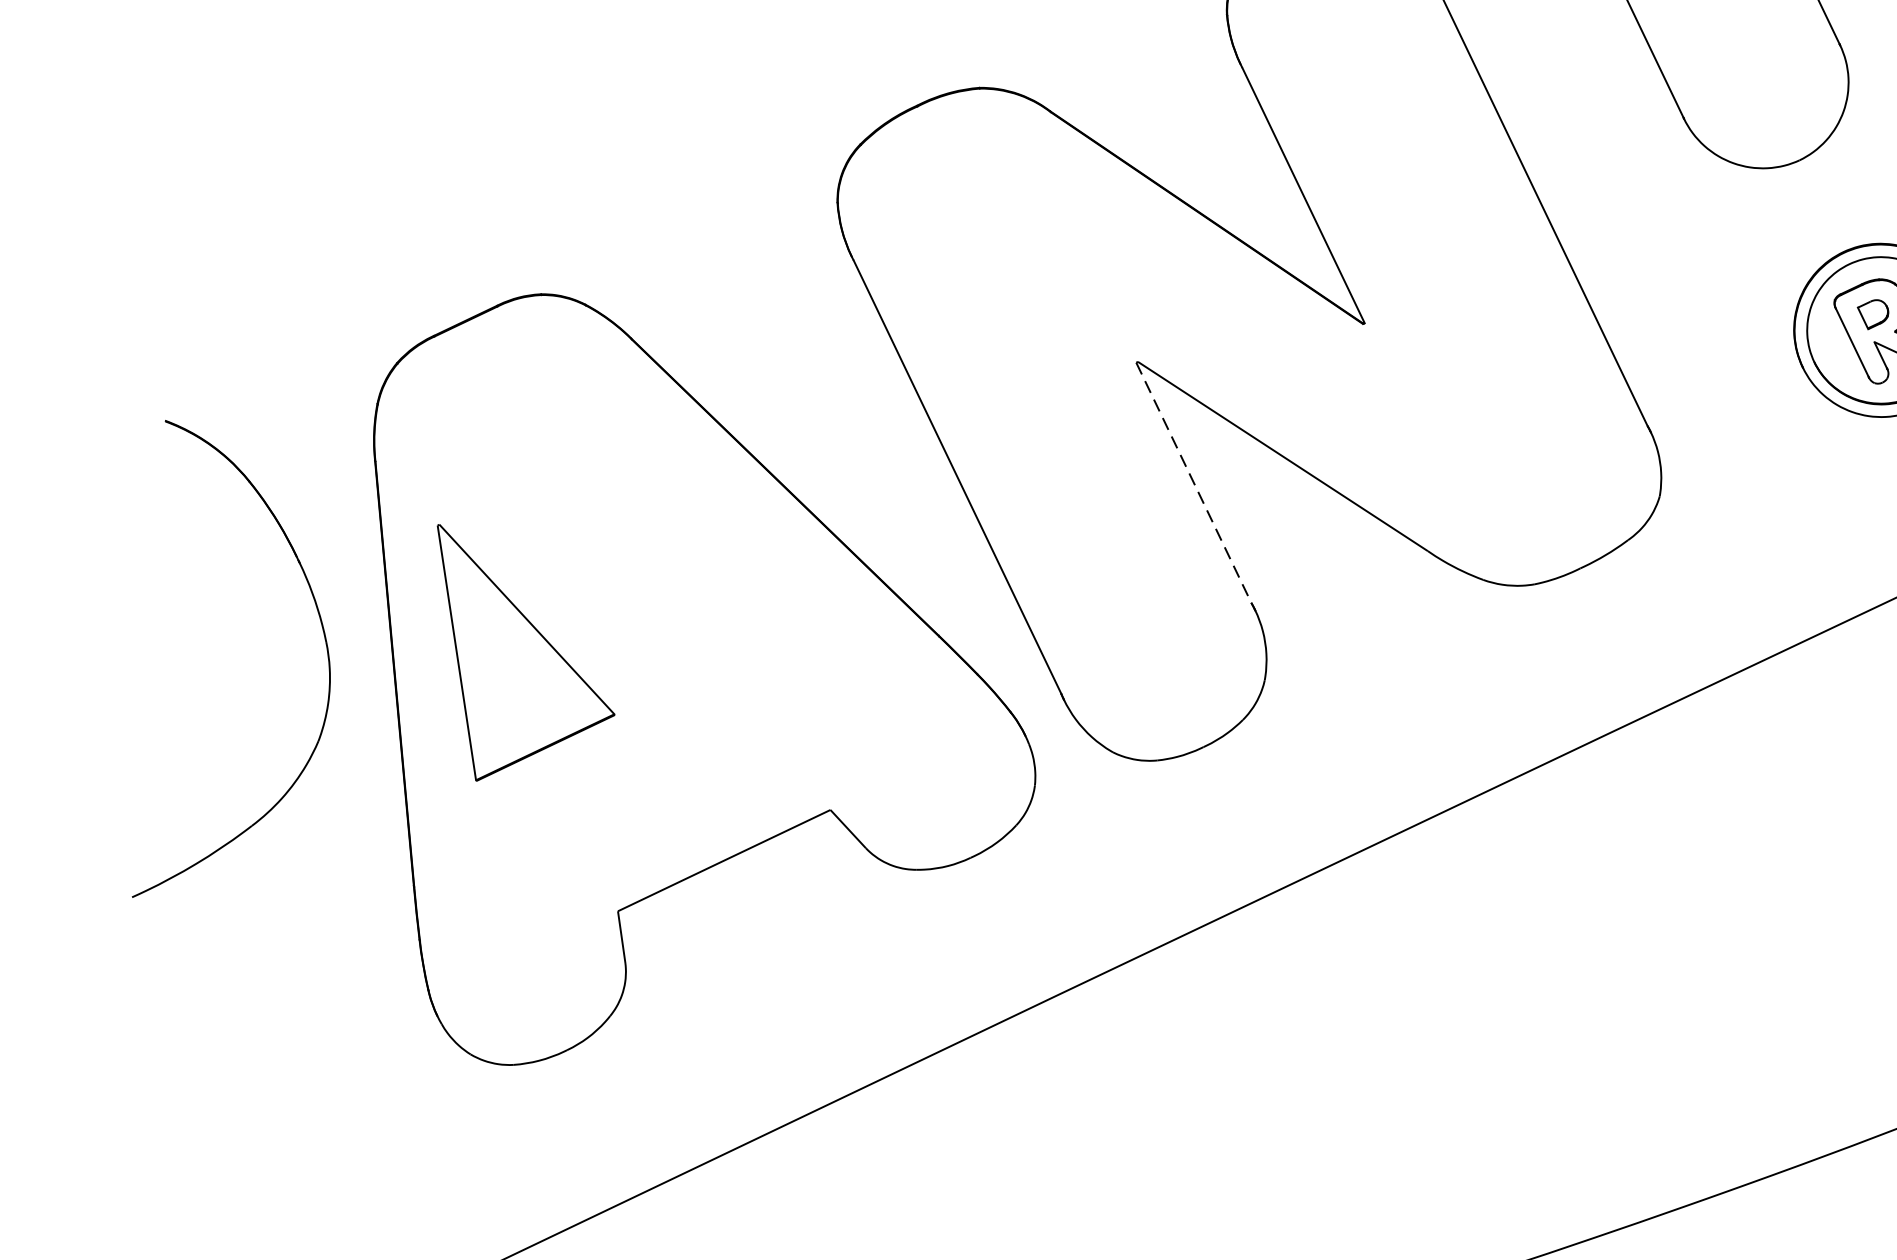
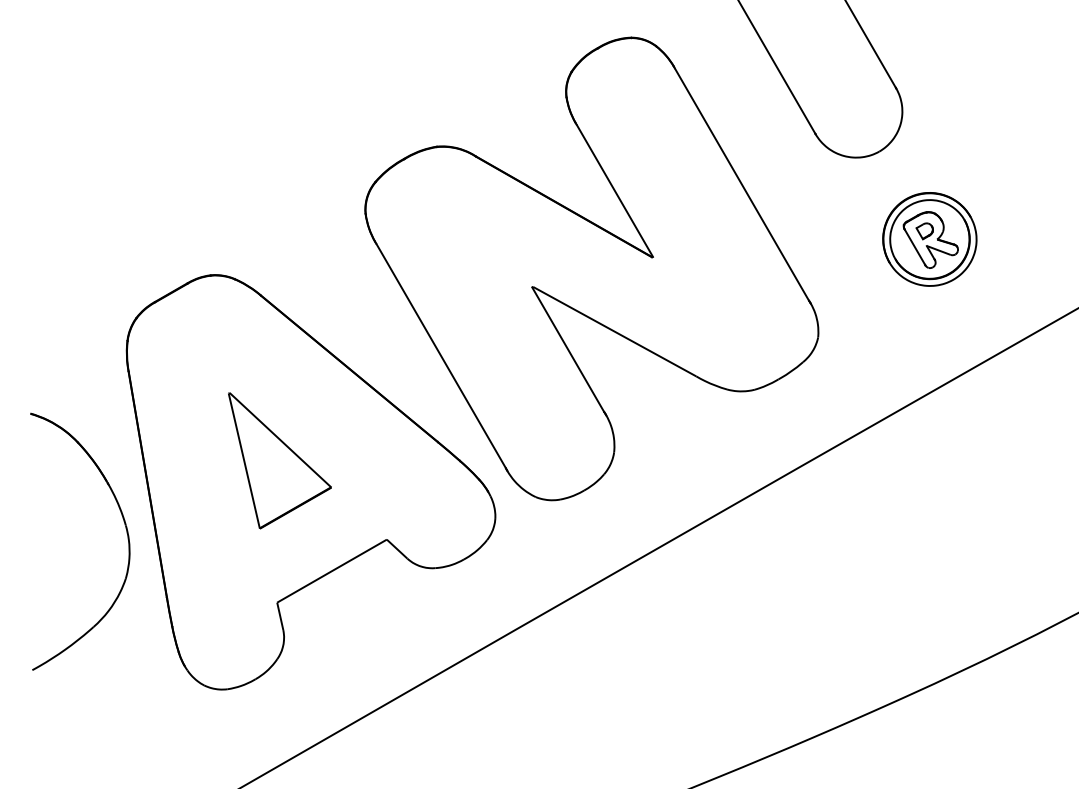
line: (1194, 483) -> (568, 349), dashed -> solid
part: (326, 657) -> (126, 533), moved
part: (522, 657) -> (279, 460), moved

